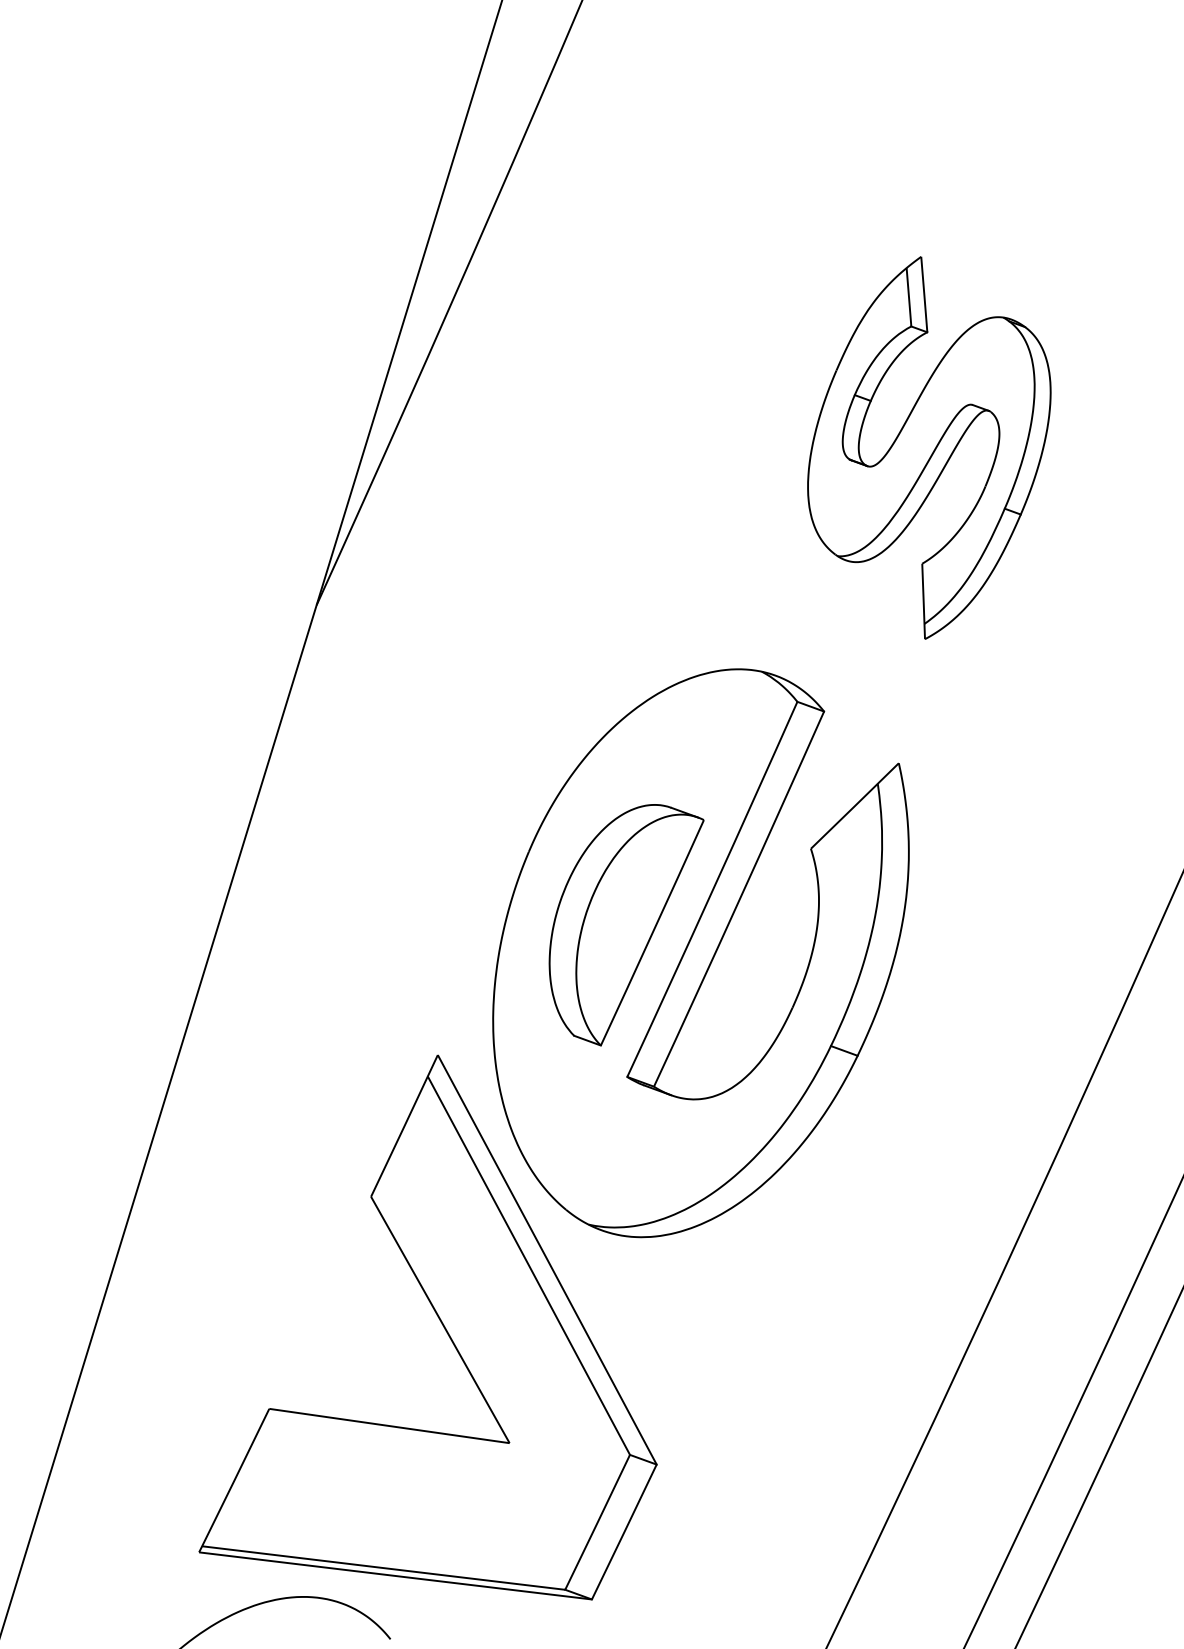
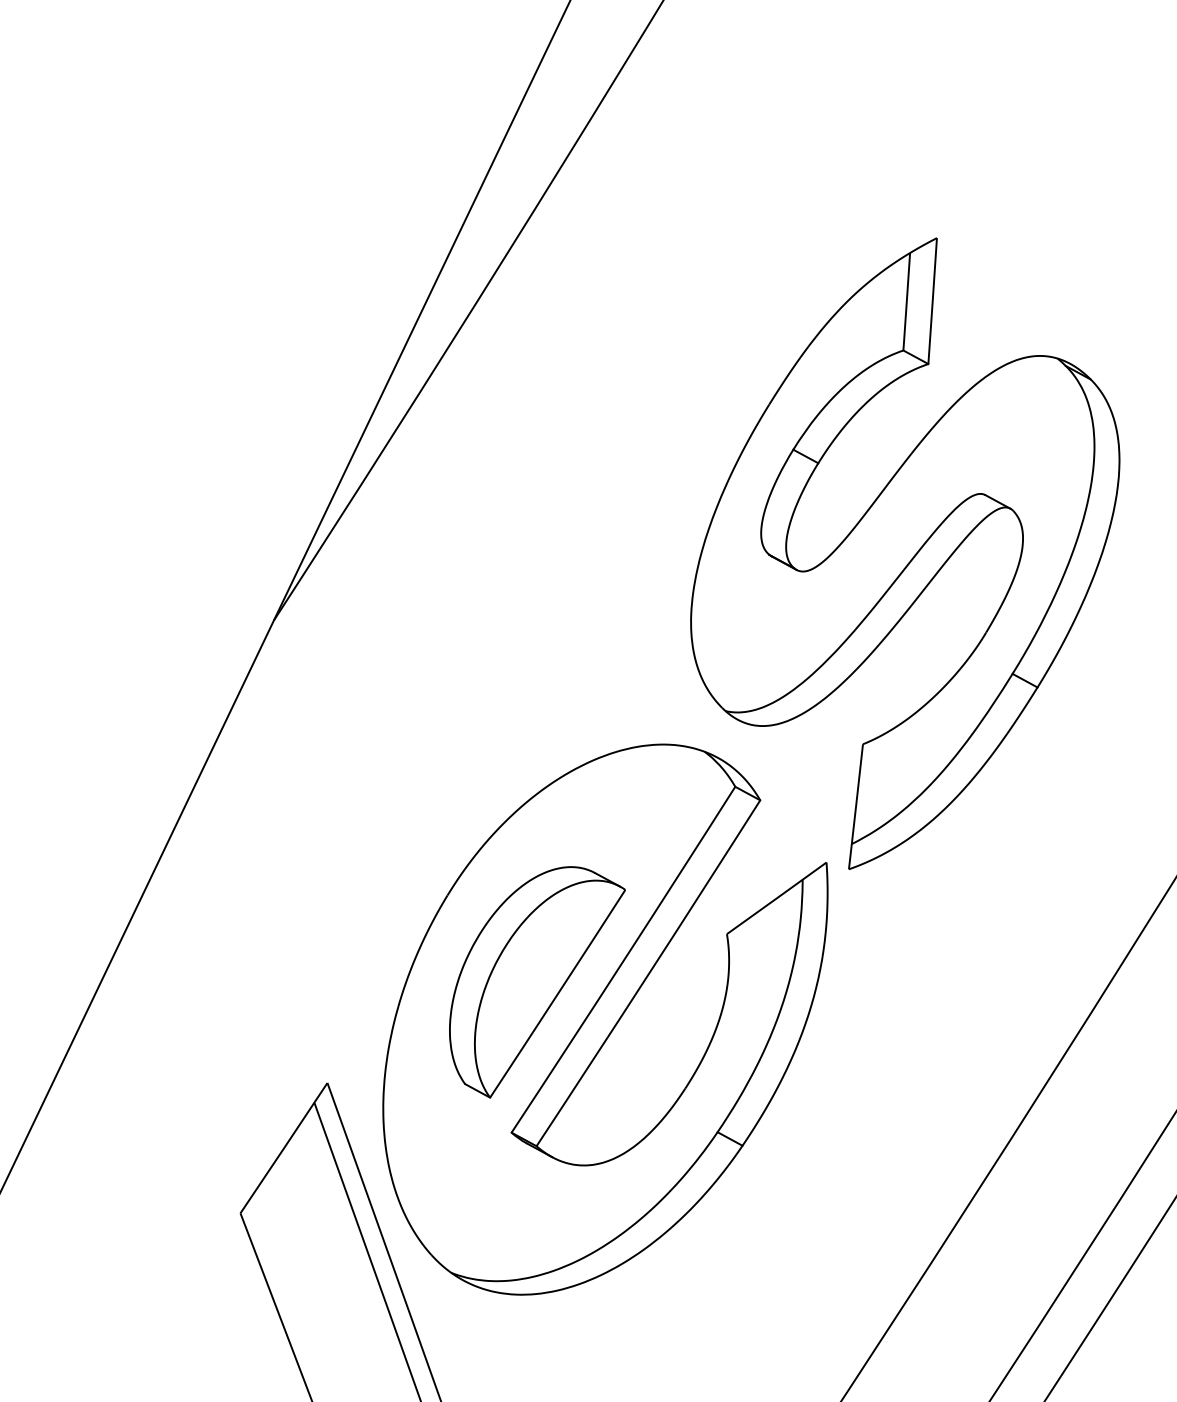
part: (929, 447) -> (903, 554), size x1.67

